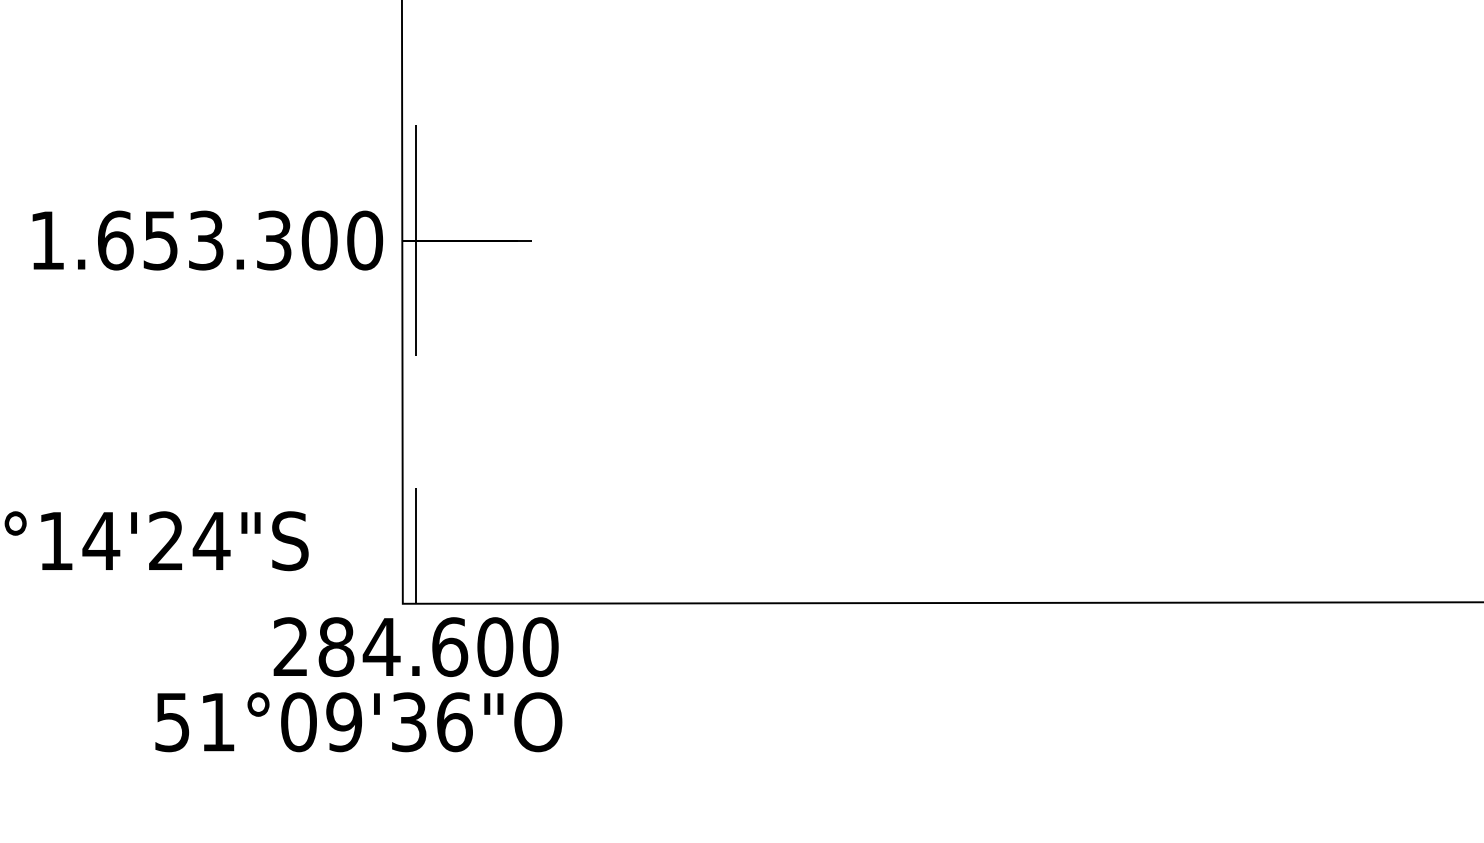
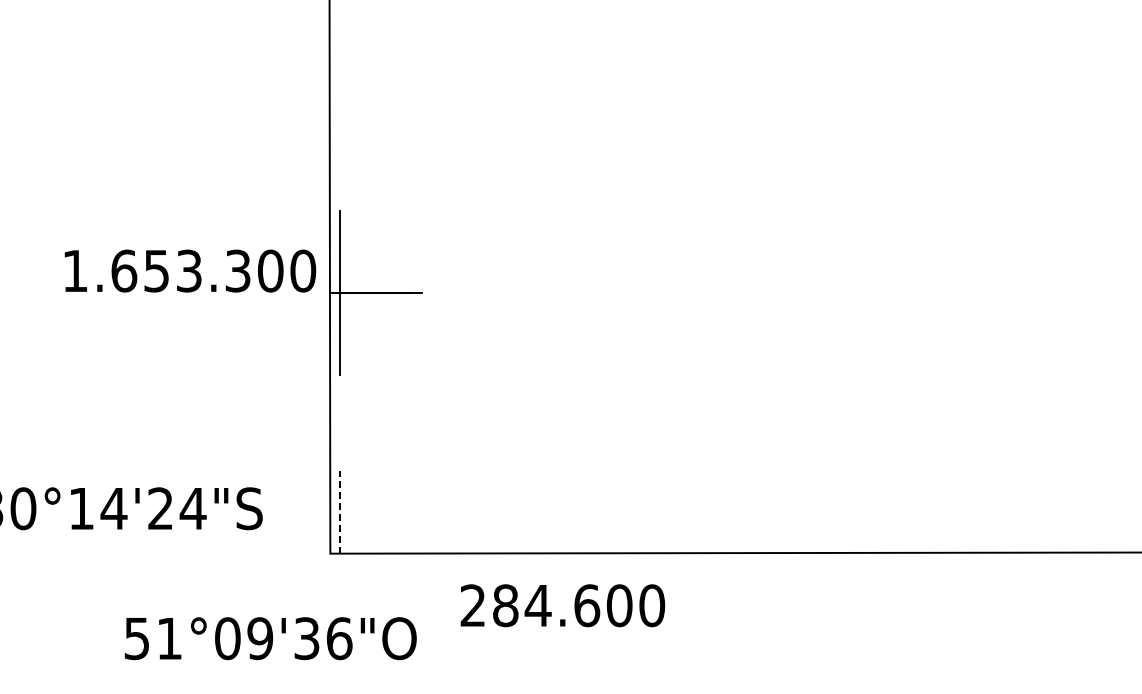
text: (207, 239) -> (190, 270), moved
line: (415, 545) -> (339, 511), solid -> dashed
text: (415, 646) -> (562, 605), moved
text: (358, 722) -> (270, 638), moved

